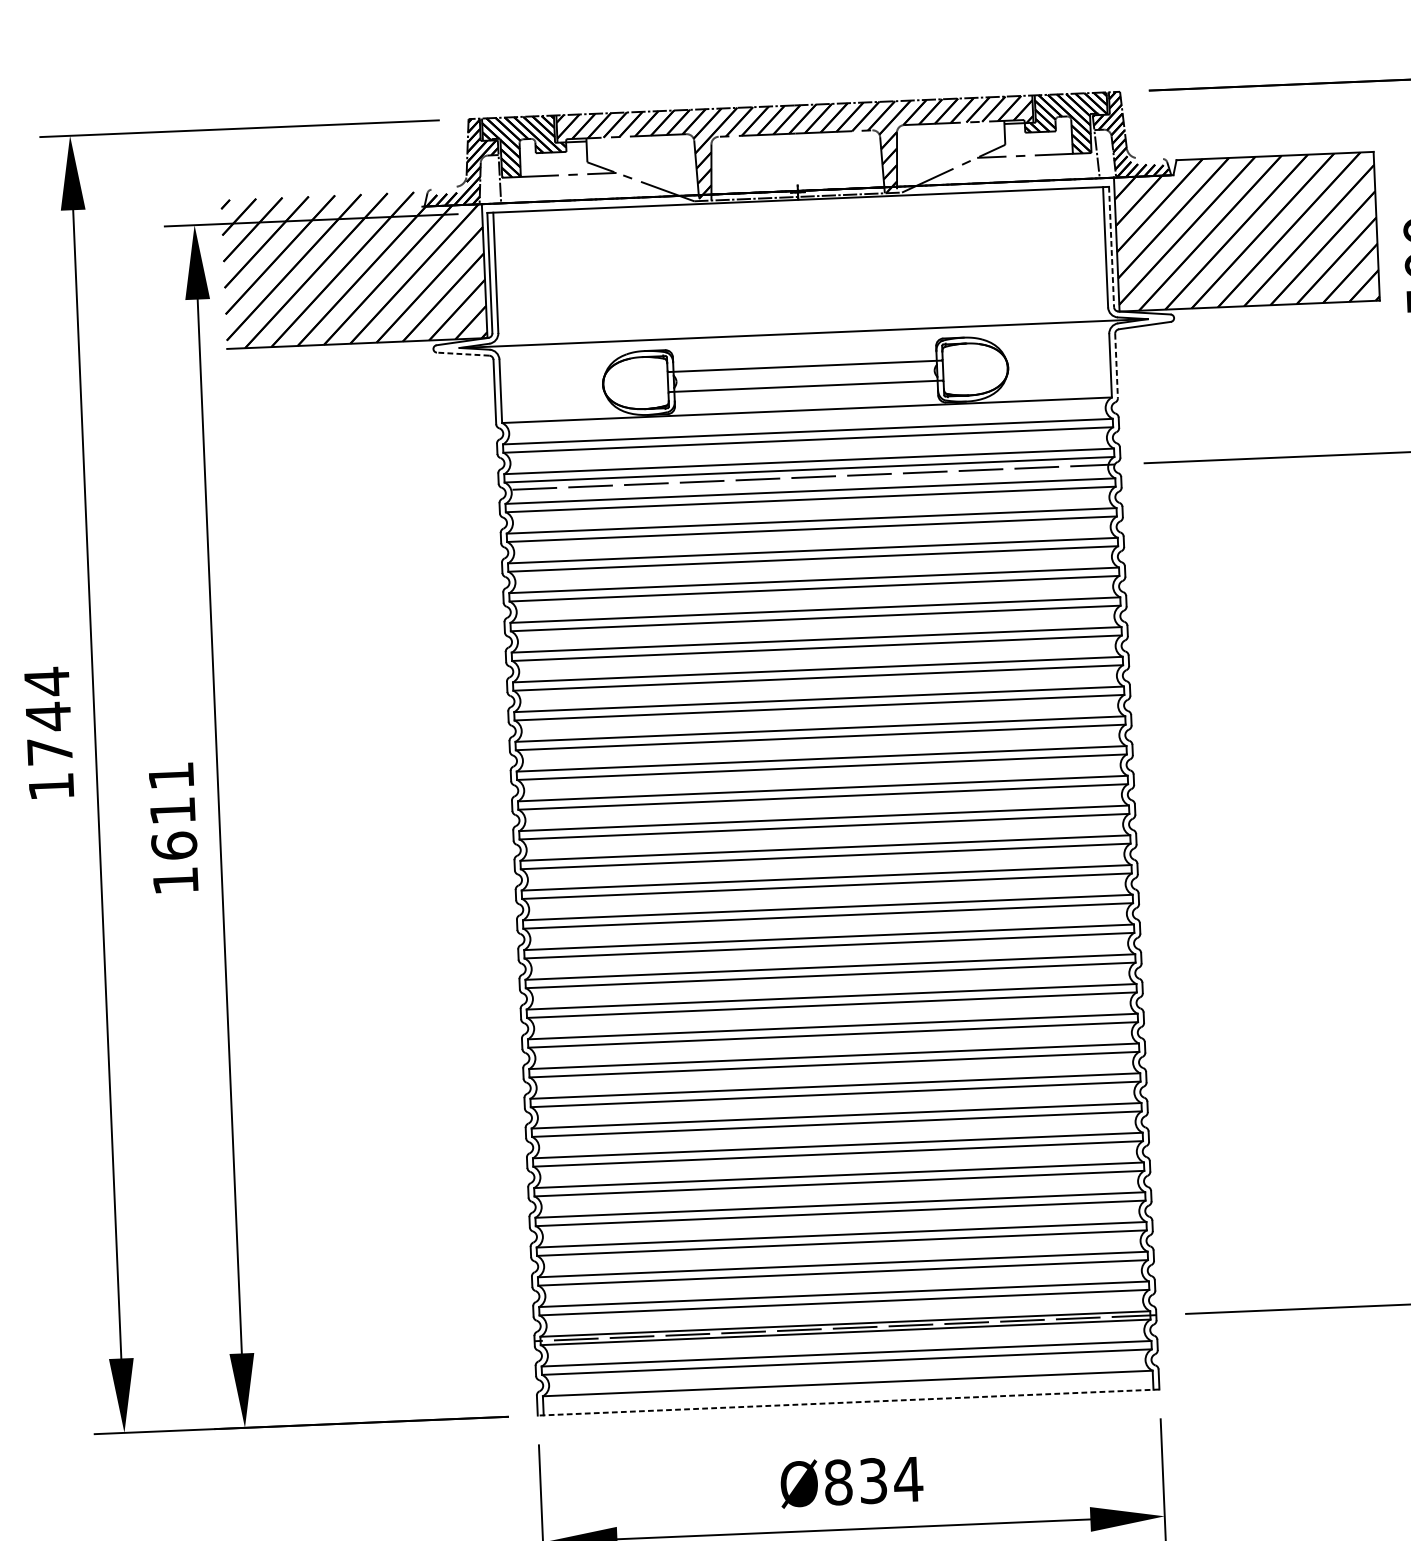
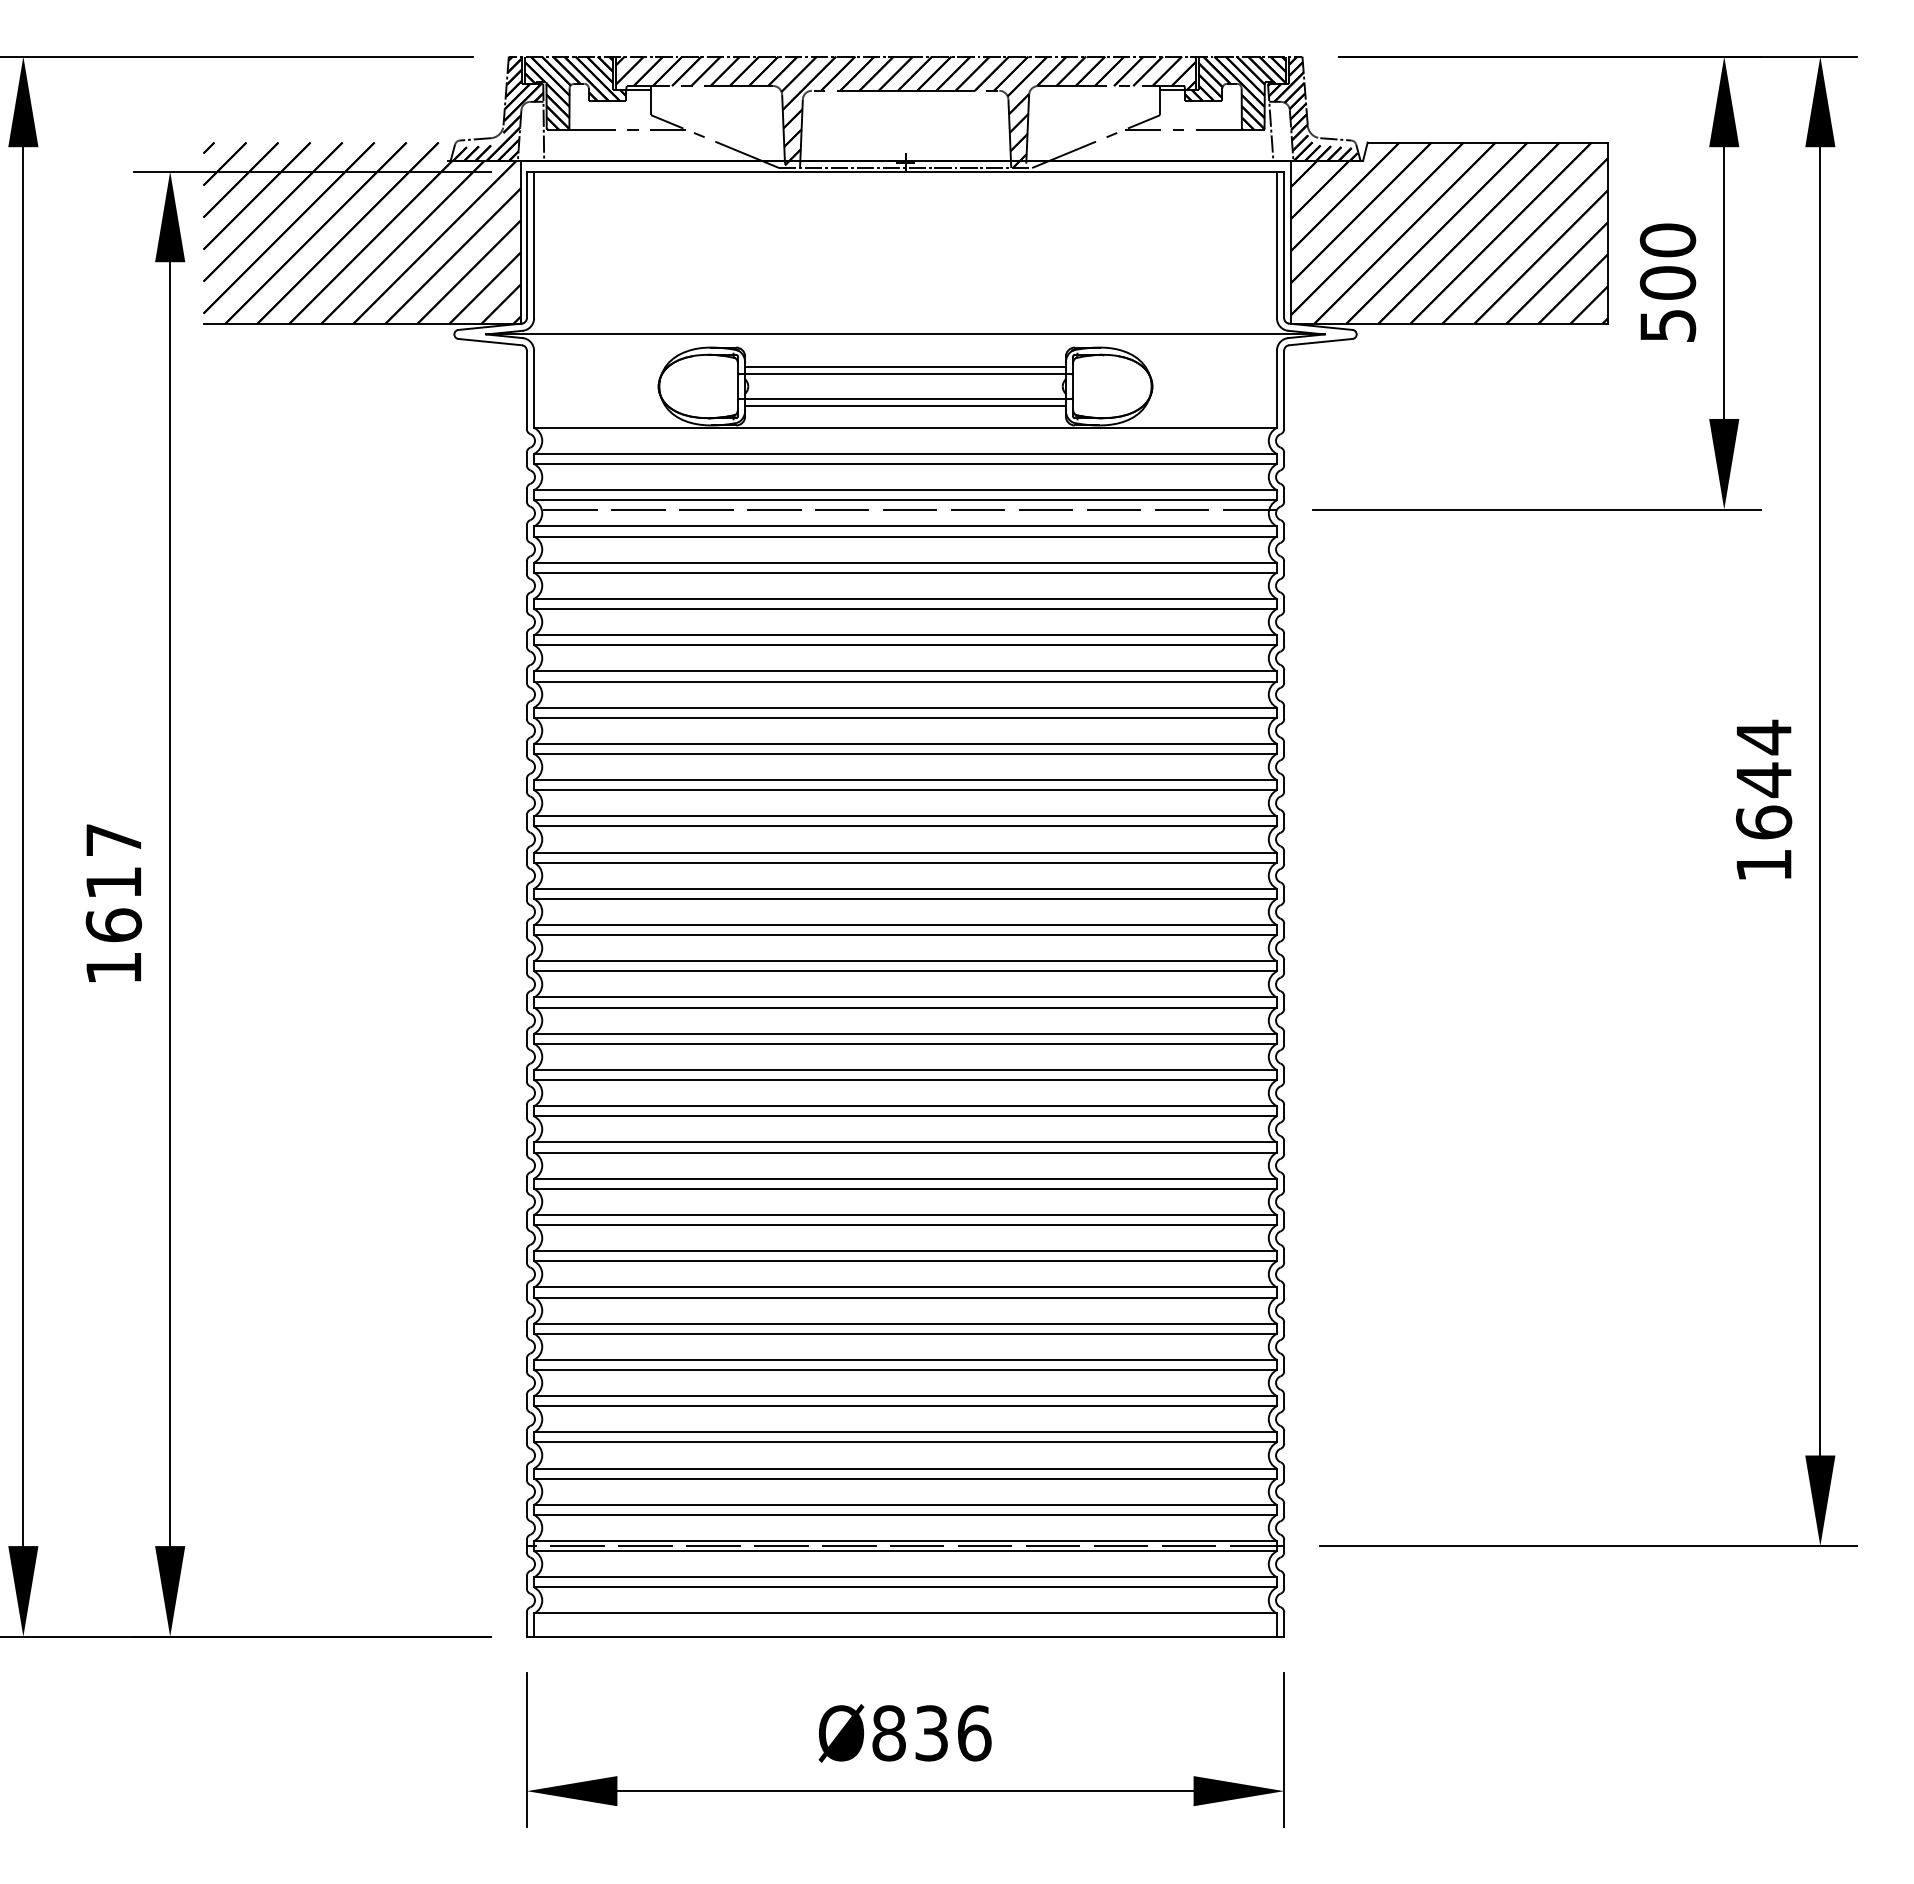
line: (1150, 158) -> (1335, 139), added
line: (443, 188) -> (474, 139), added
line: (1111, 247) -> (1284, 245), dashed -> solid
line: (463, 354) -> (490, 342), dashed -> solid
line: (804, 360) -> (905, 367), added
line: (1116, 366) -> (1284, 390), dashed -> solid
line: (806, 391) -> (905, 405), added
text: (171, 775) -> (113, 839), 1611 -> 1617
line: (848, 1402) -> (905, 1636), dashed -> solid
text: (908, 1479) -> (974, 1733), Ø834 -> Ø836

